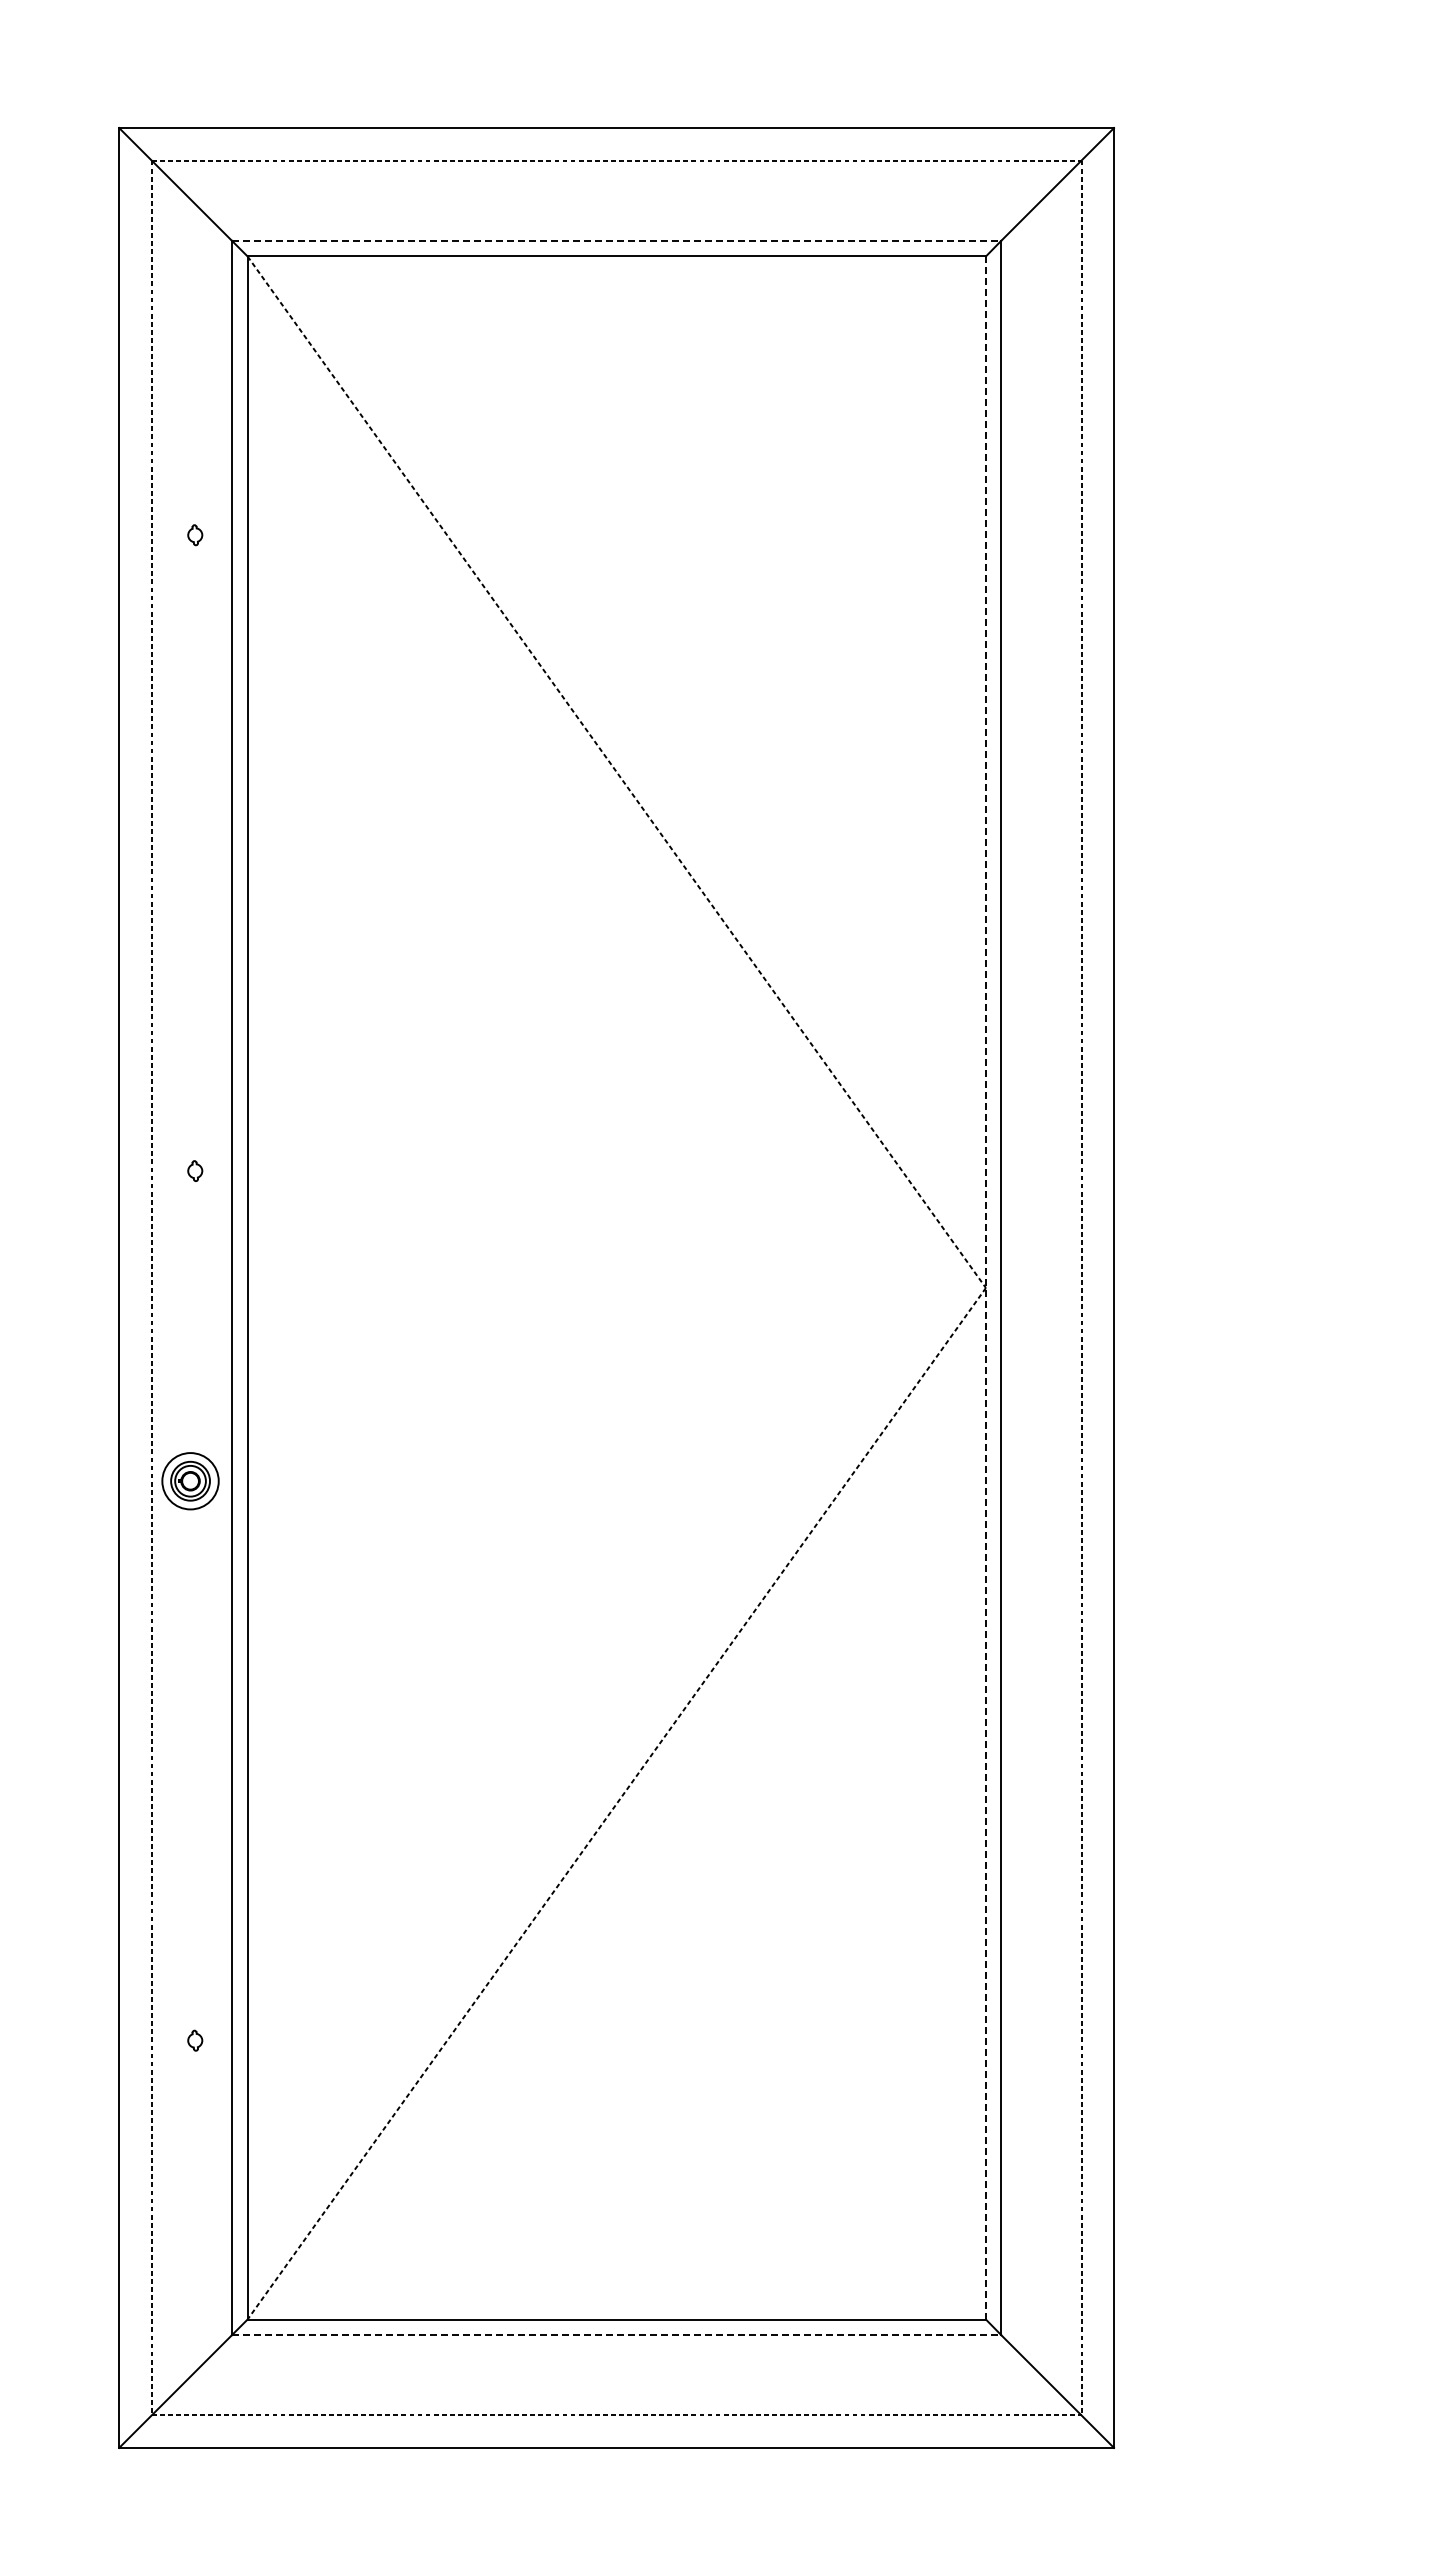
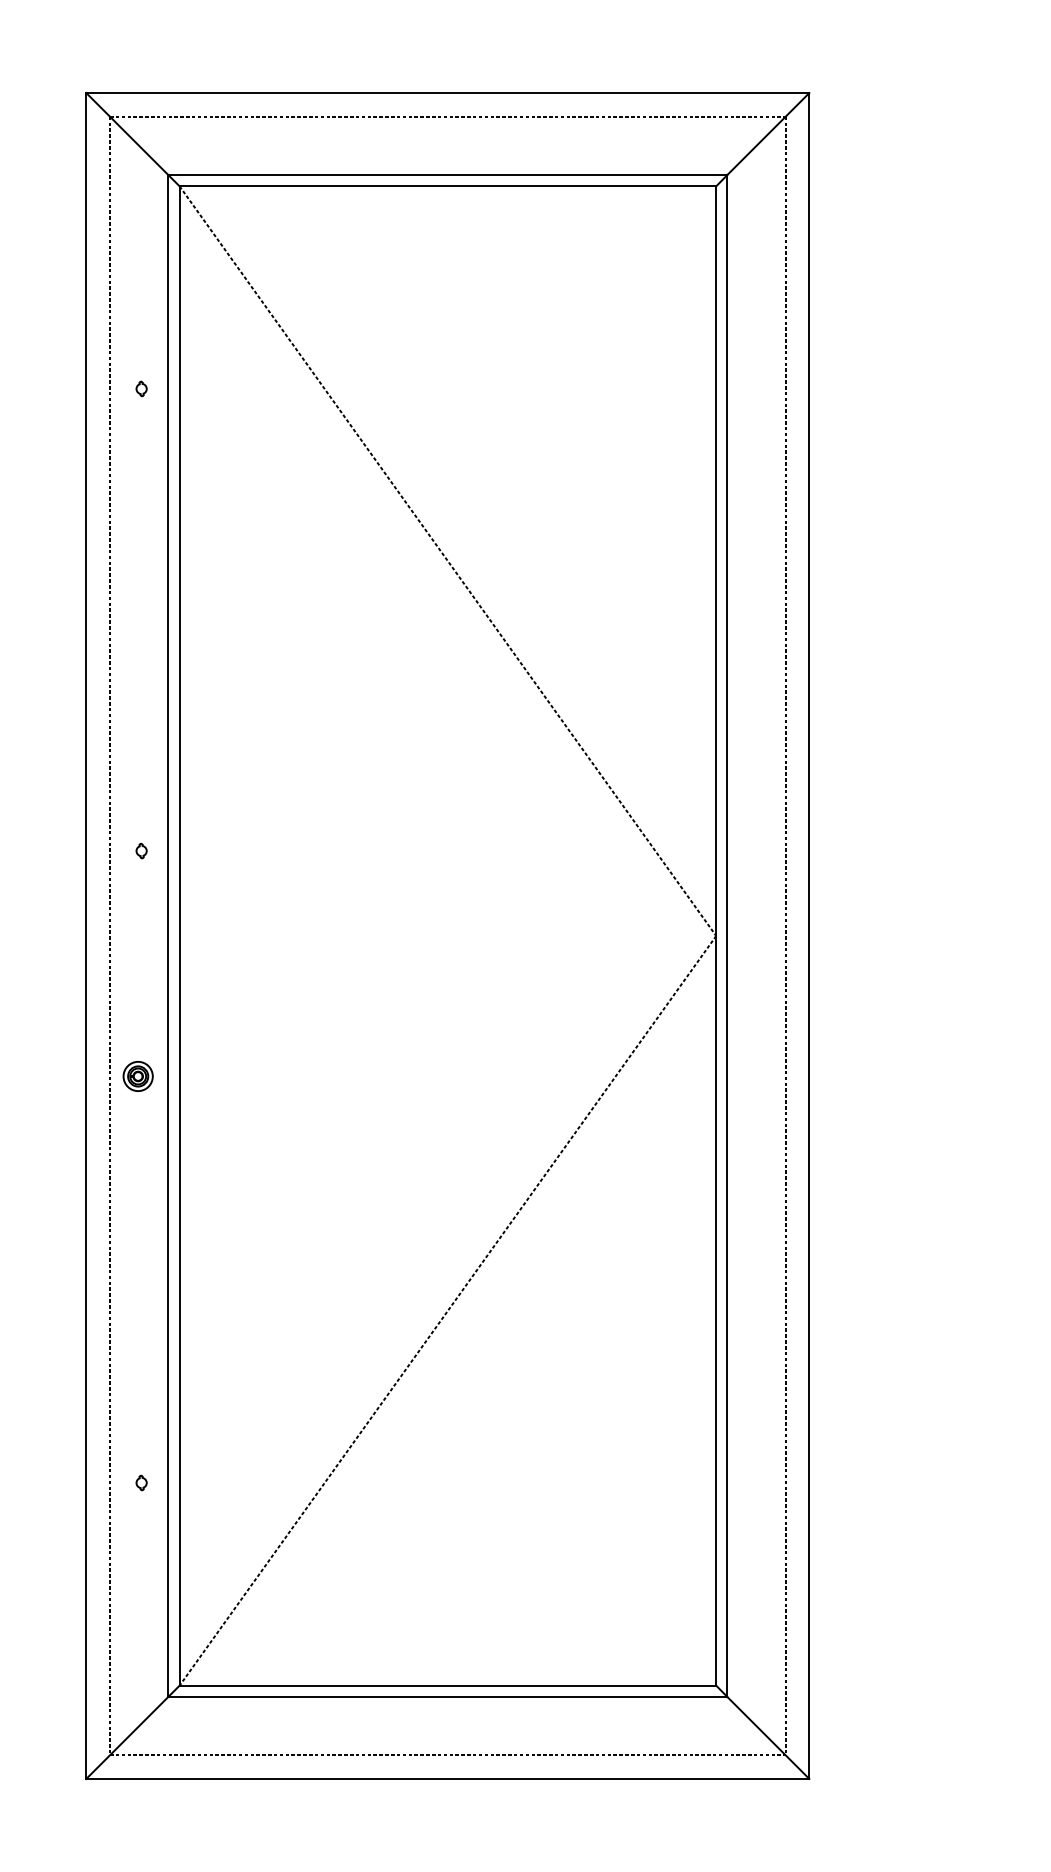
line: (616, 240) -> (447, 174), dashed -> solid
line: (985, 1287) -> (715, 935), dashed -> solid
part: (190, 1481) -> (138, 1076), size x0.71
line: (616, 2335) -> (447, 1697), dashed -> solid

